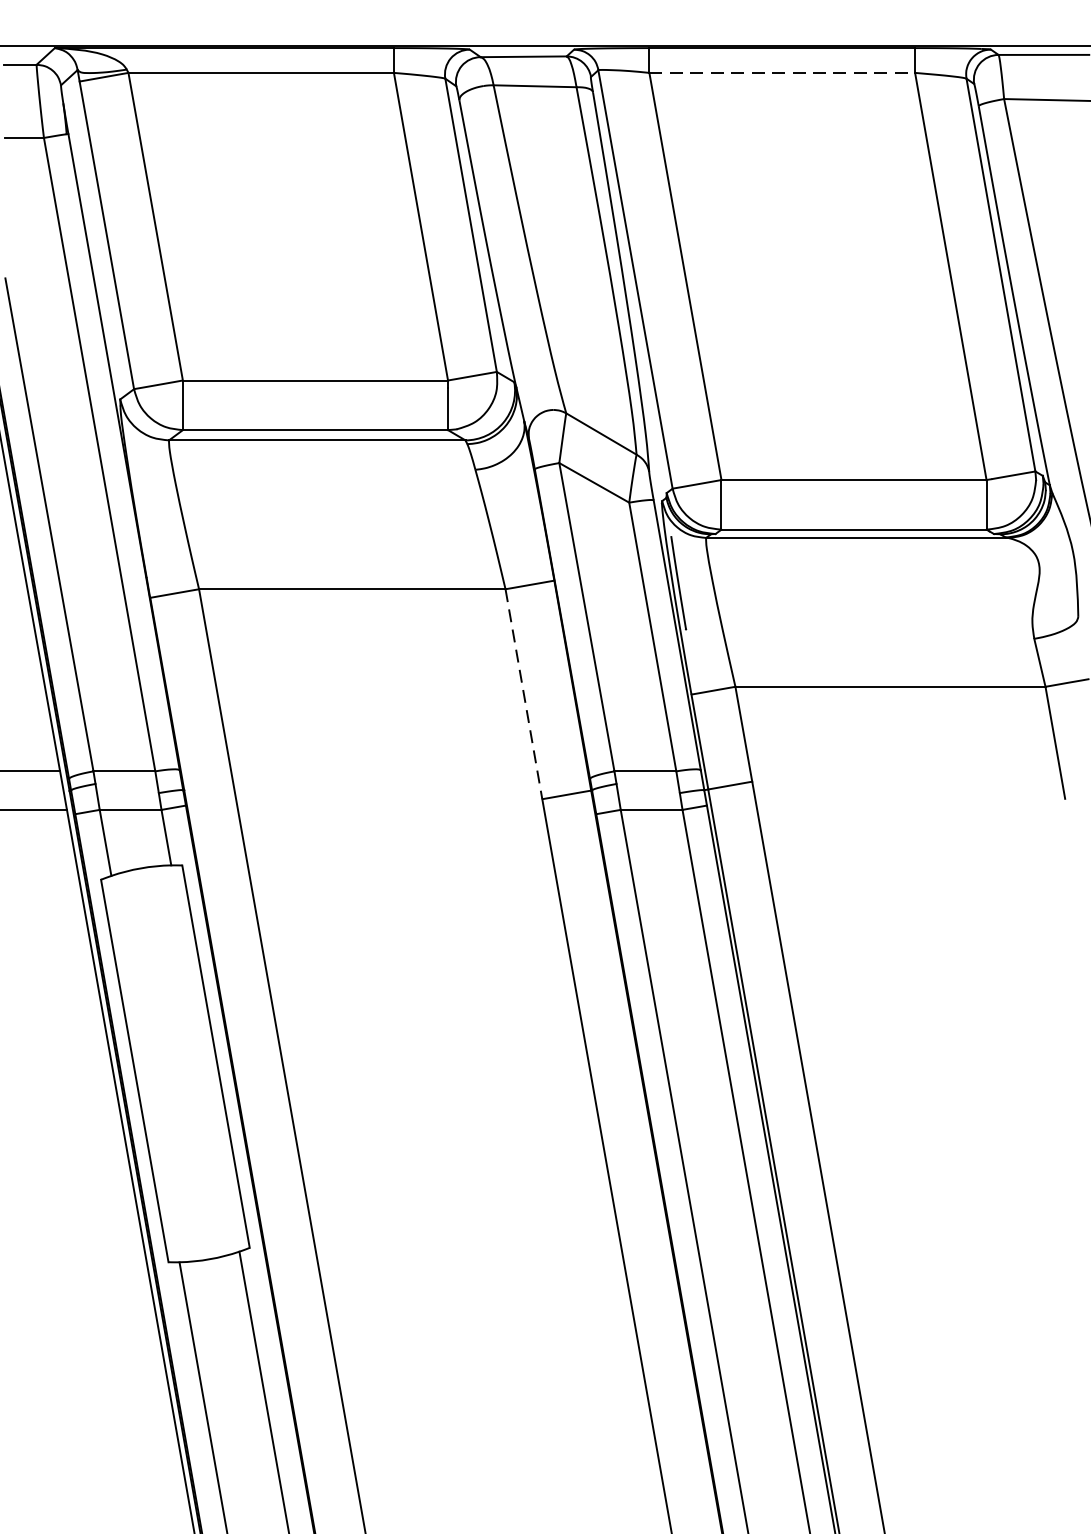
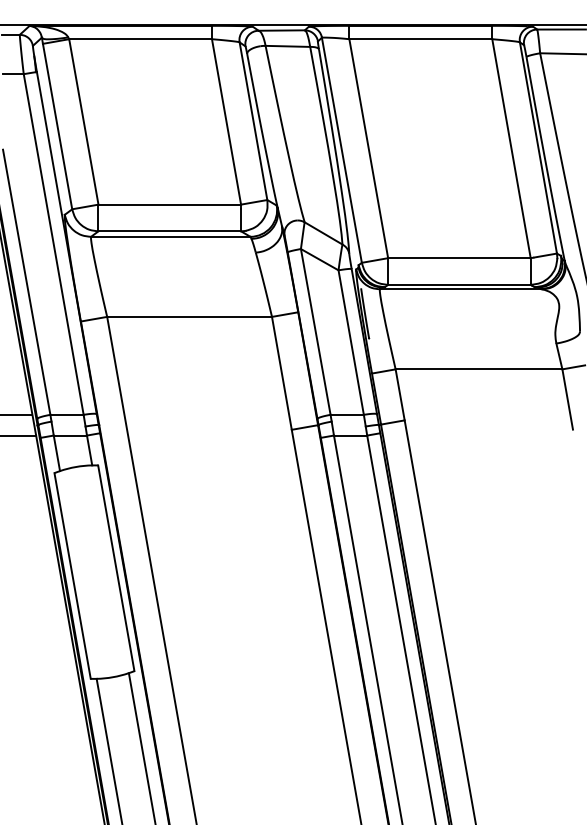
line: (783, 73) -> (421, 39), dashed -> solid
line: (523, 694) -> (281, 373), dashed -> solid

